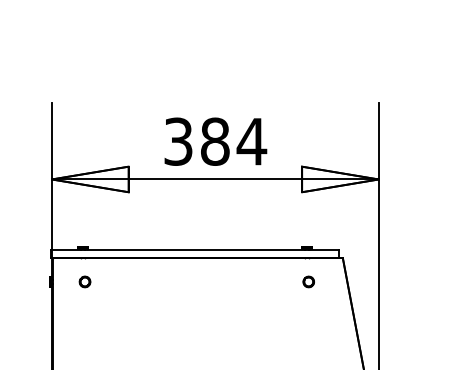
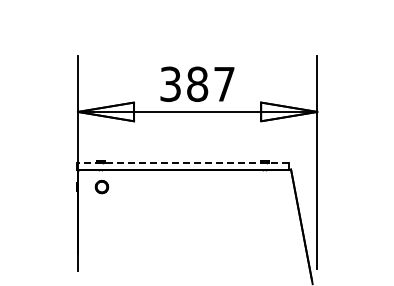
text: (252, 142) -> (224, 84), 384 -> 387
line: (194, 249) -> (182, 163), solid -> dashed
part: (85, 281) -> (102, 186), size x1.6
part: (307, 281) -> (265, 186), removed

